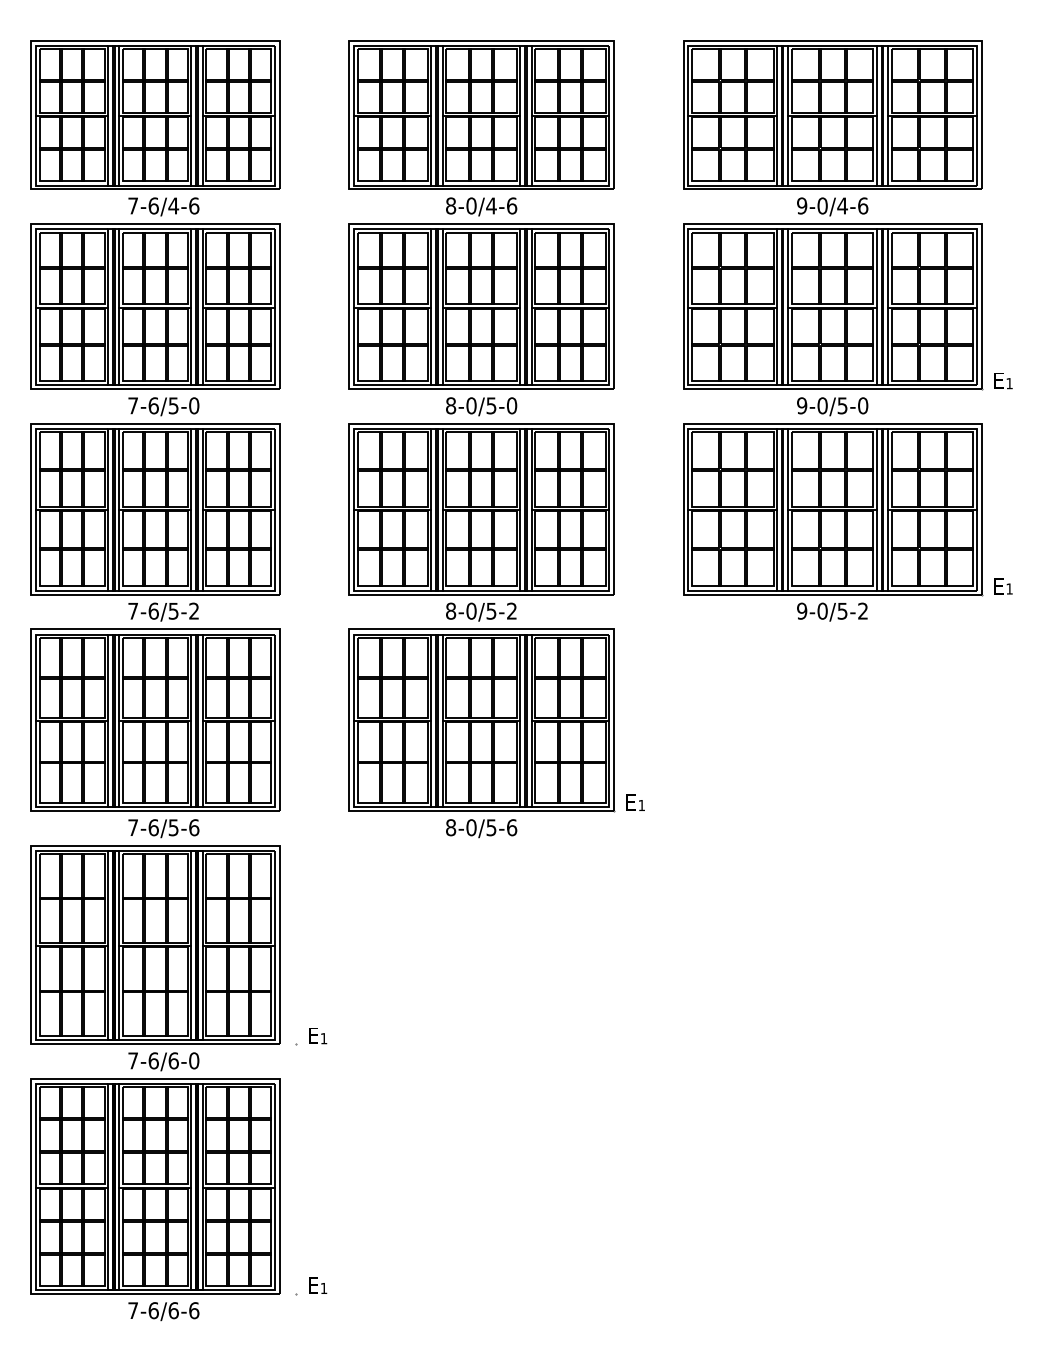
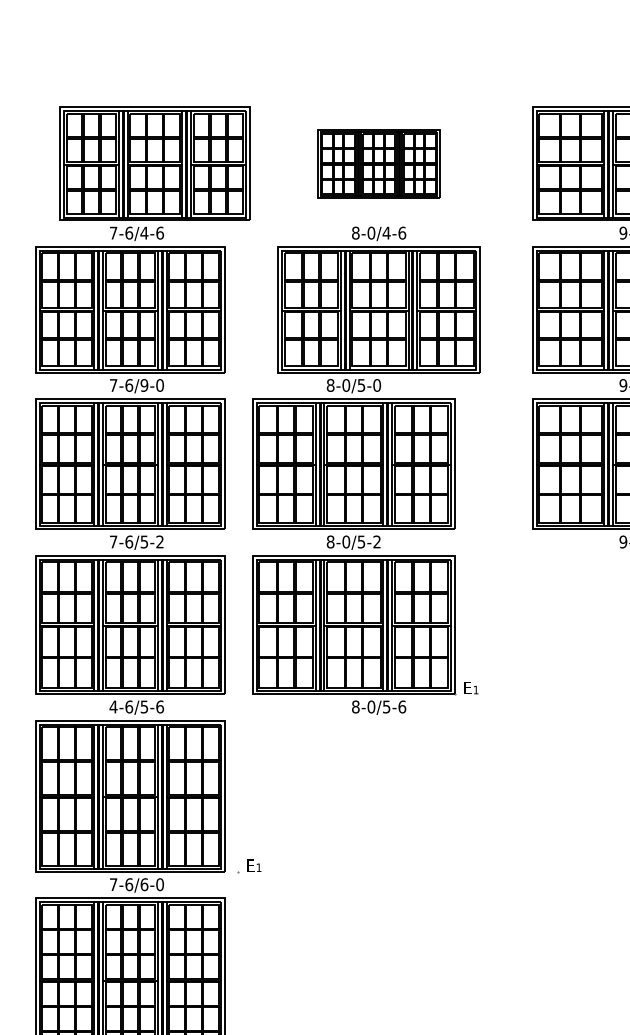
part: (155, 114) -> (154, 163), moved
part: (481, 114) -> (379, 163), size x0.6
text: (173, 405) -> (144, 385), 7-6/5-0 -> 7-6/9-0
part: (496, 604) -> (365, 536), moved
text: (132, 827) -> (113, 706), 7-6/5-6 -> 4-6/5-6

